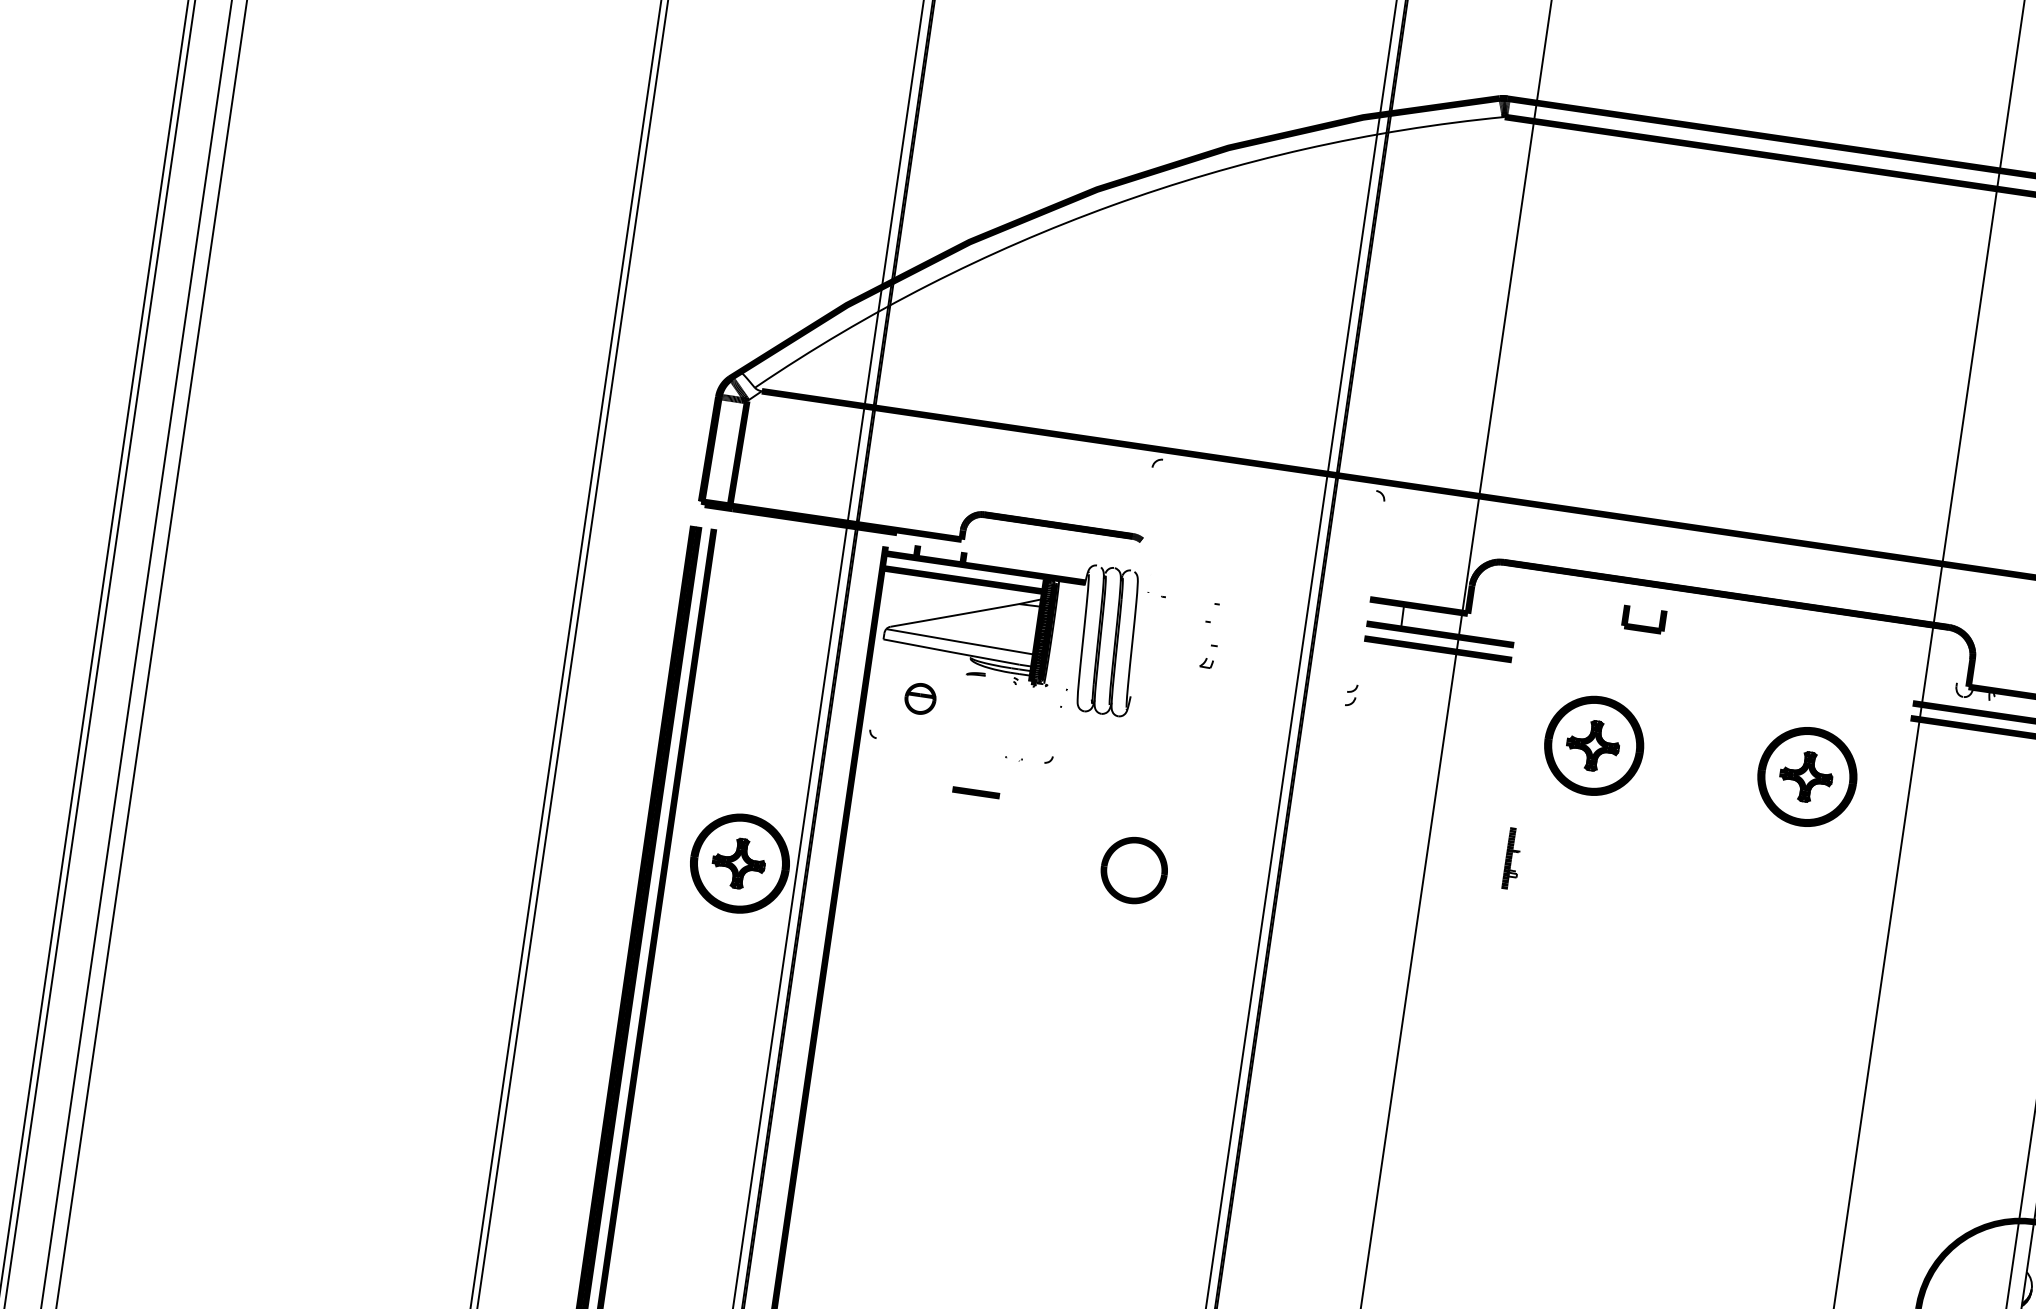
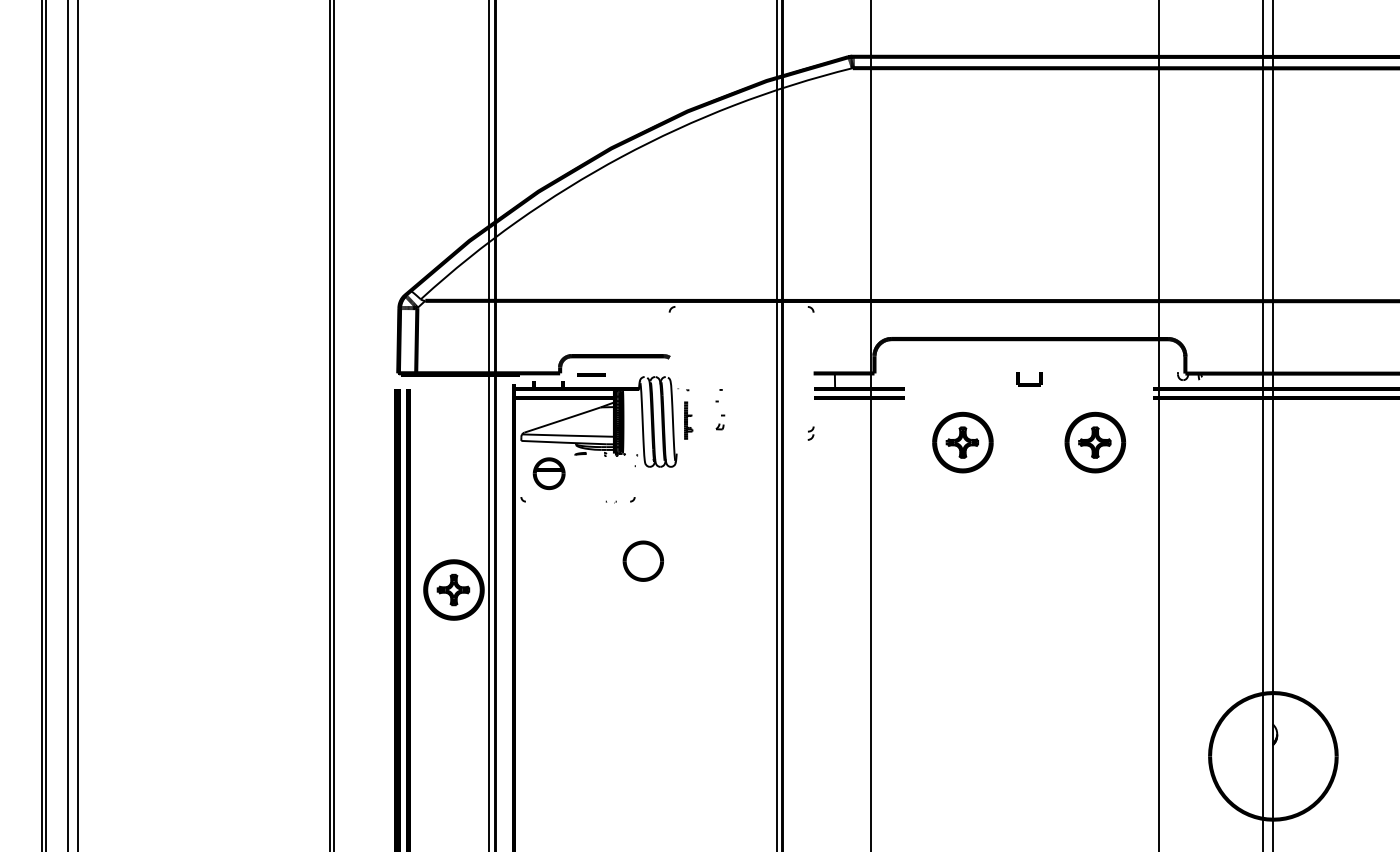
part: (1644, 619) -> (1029, 379), moved
part: (919, 698) -> (548, 473), size x1.67
line: (976, 792) -> (591, 374), moved
part: (1512, 858) -> (688, 420), moved
part: (1133, 869) -> (642, 560), moved

